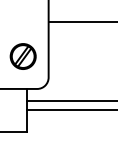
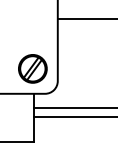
part: (22, 56) -> (32, 68), moved

